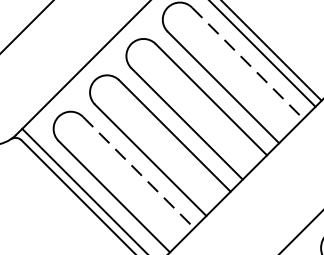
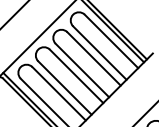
line: (247, 63) -> (111, 41), dashed -> solid
line: (139, 171) -> (59, 93), dashed -> solid

